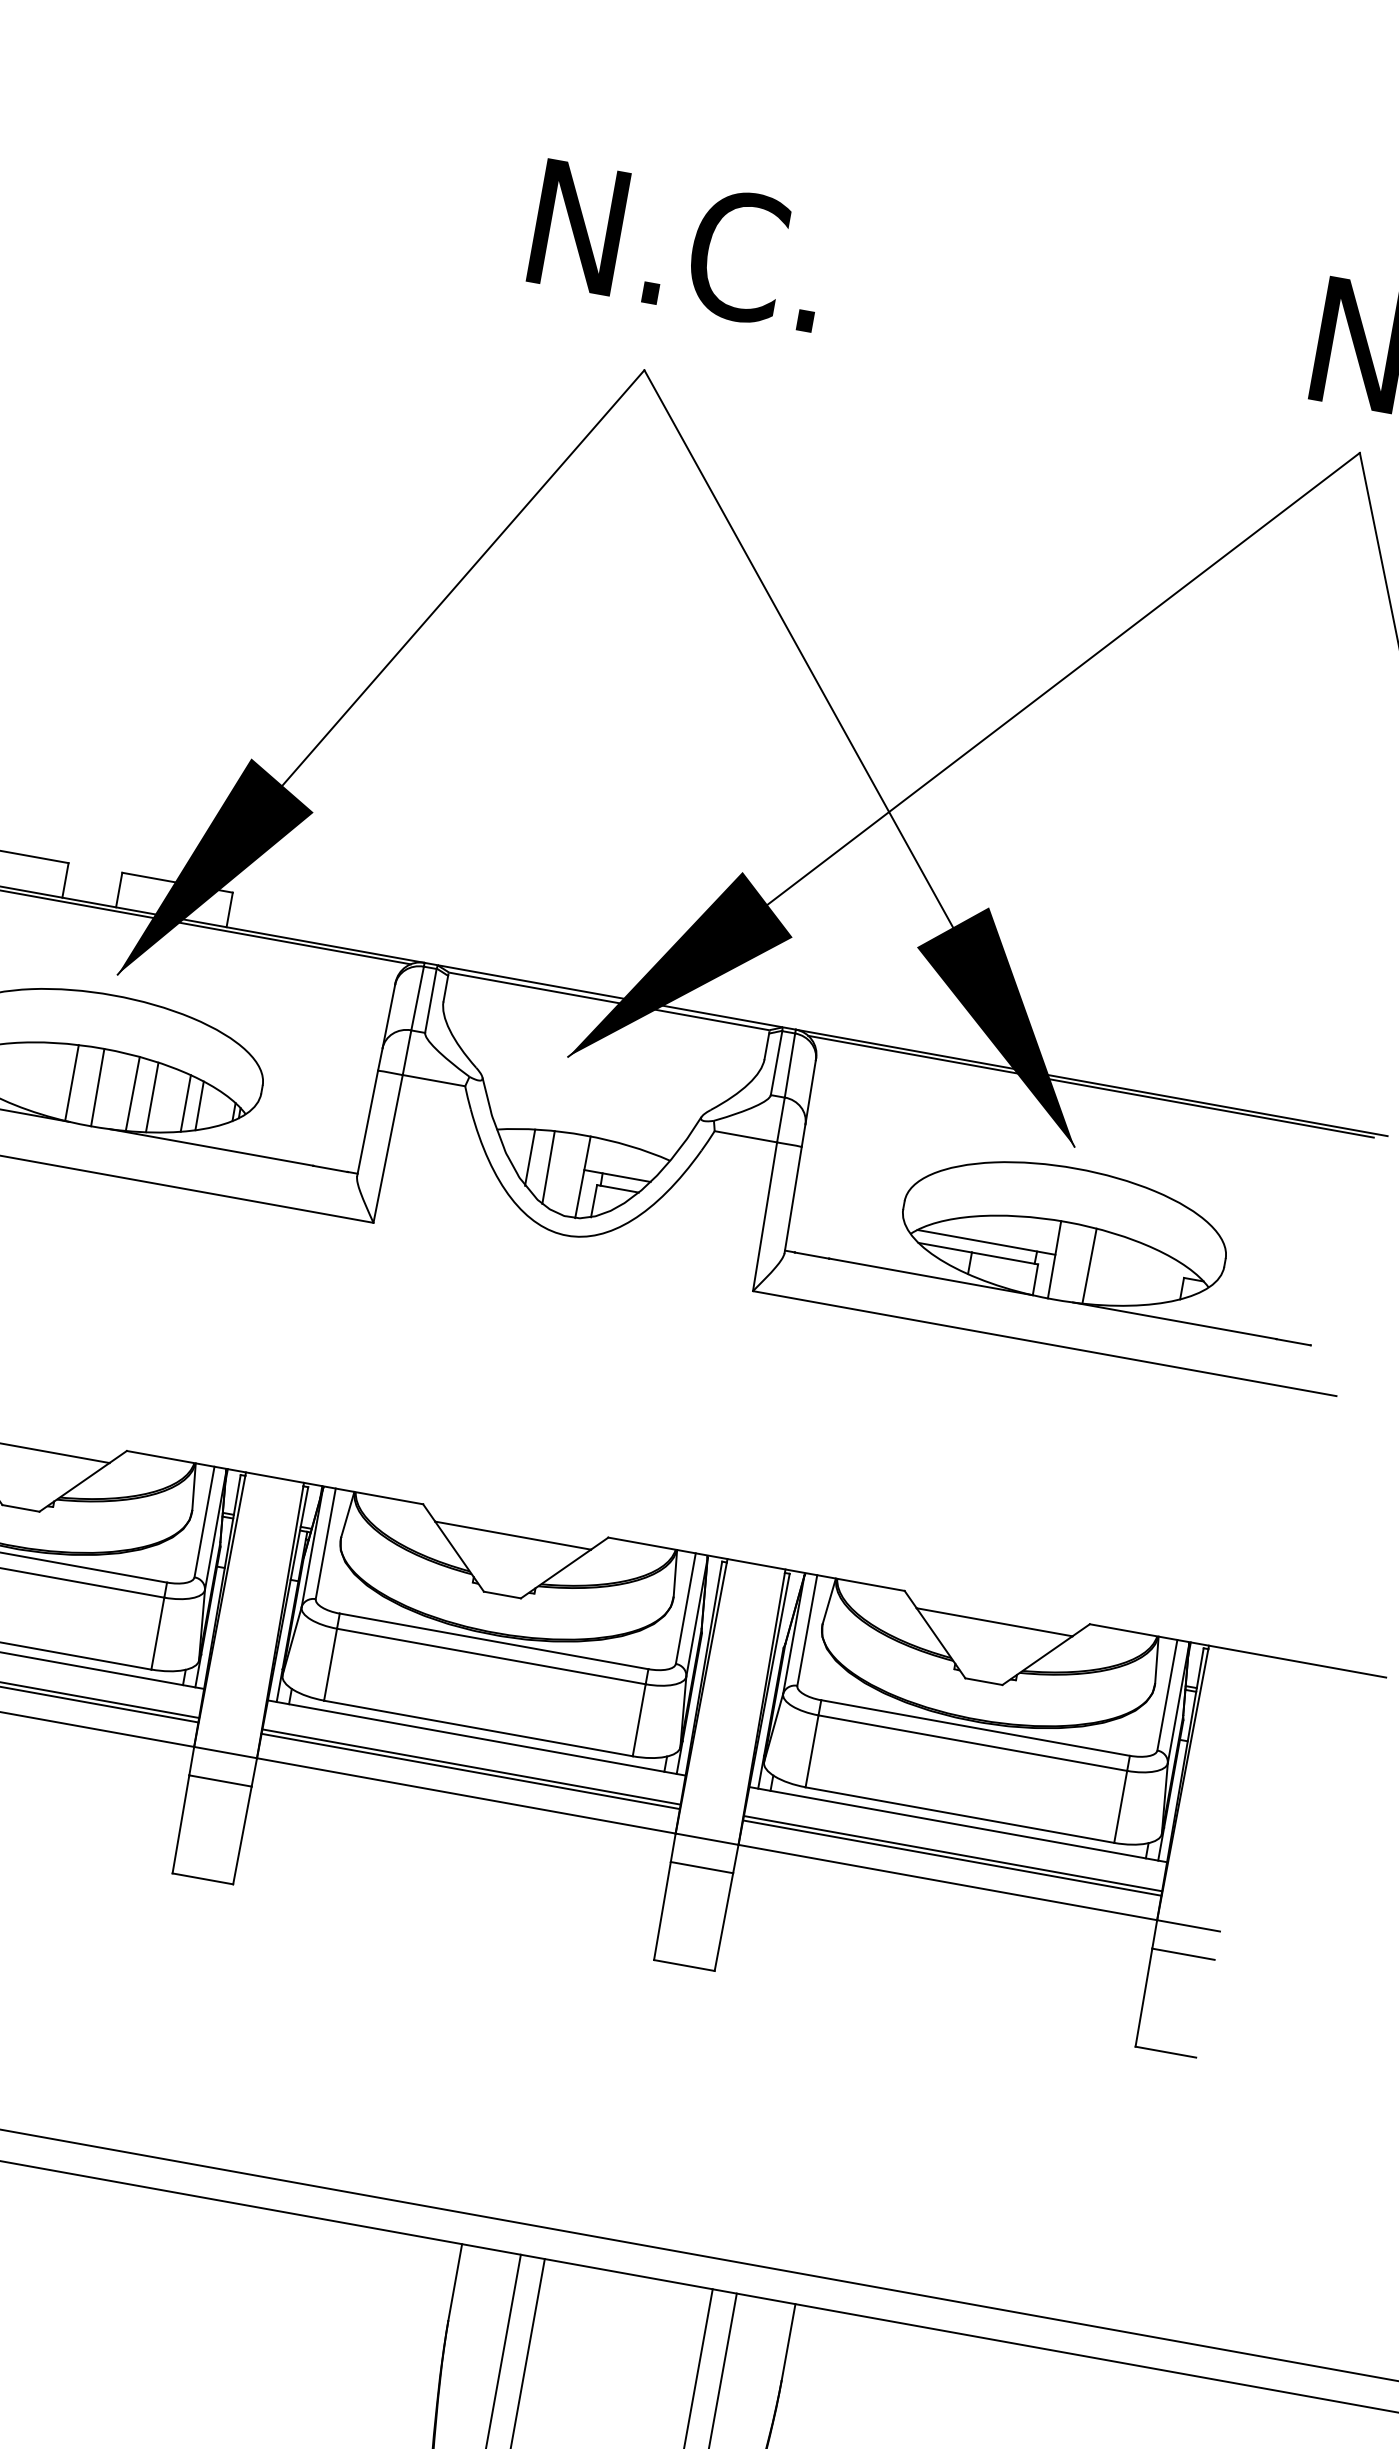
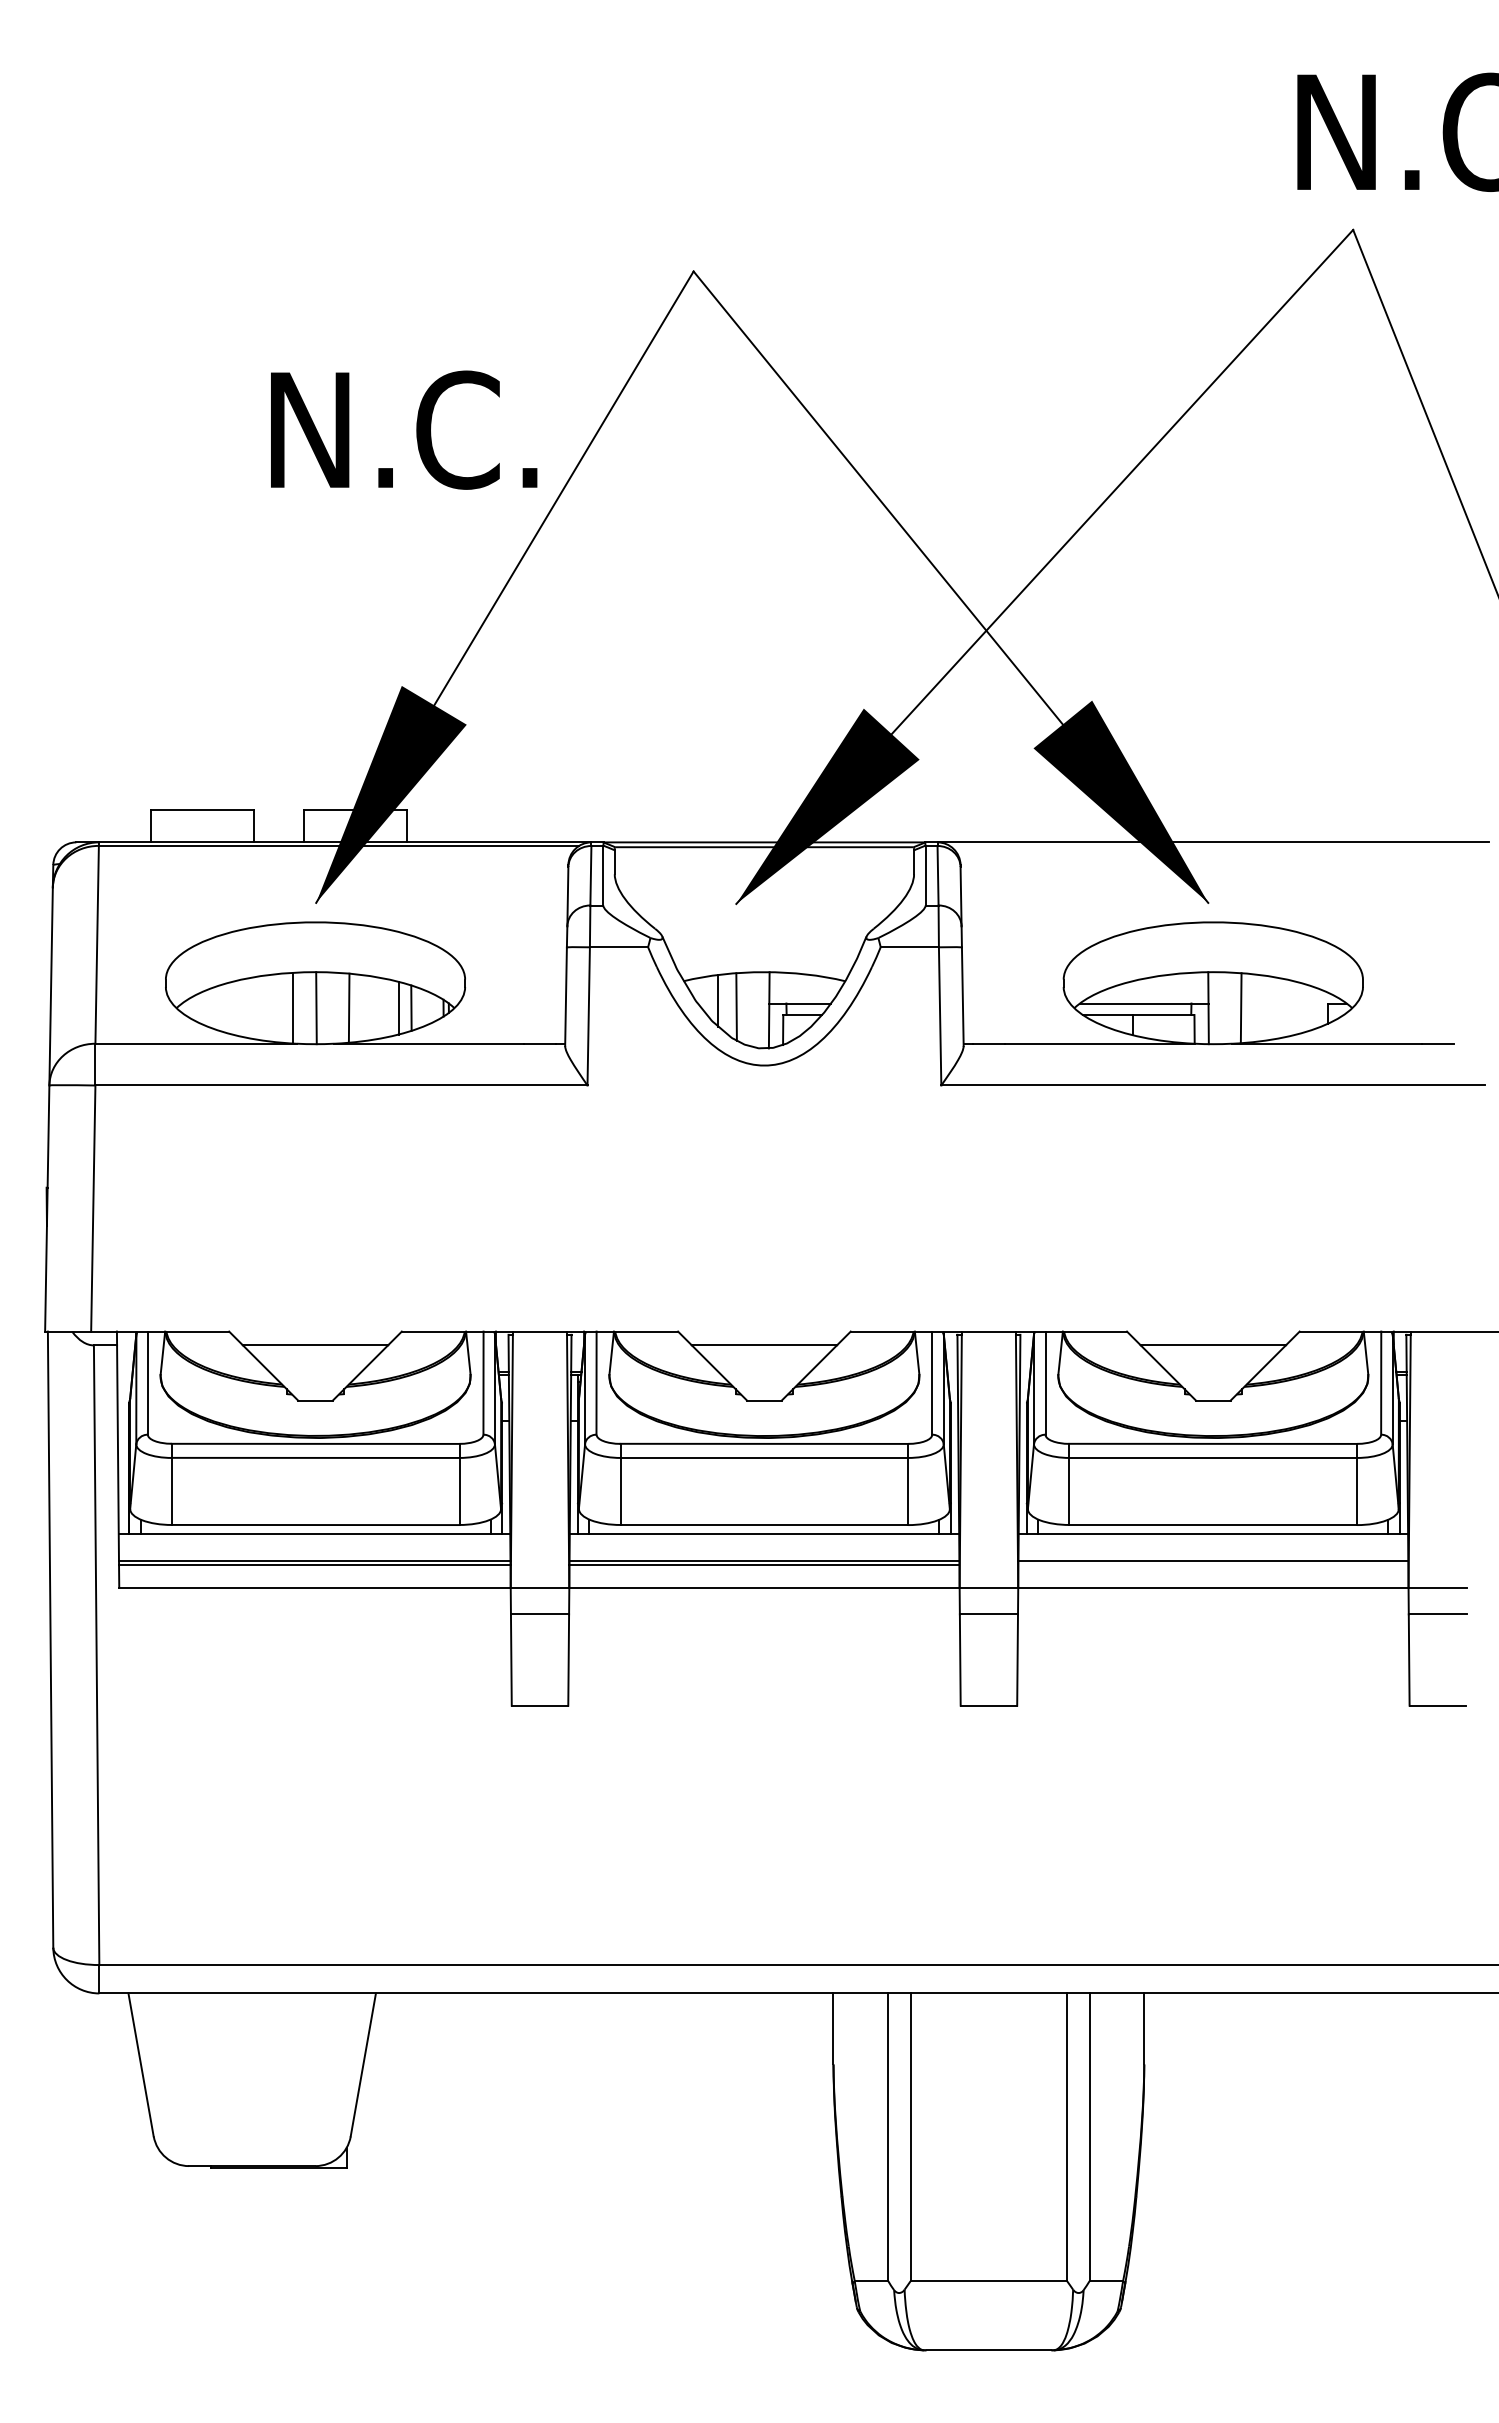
text: (680, 244) -> (404, 429), moved
line: (1091, 1086) -> (1213, 845), removed
line: (152, 1096) -> (367, 1007), removed
line: (952, 1858) -> (1213, 1565), removed

